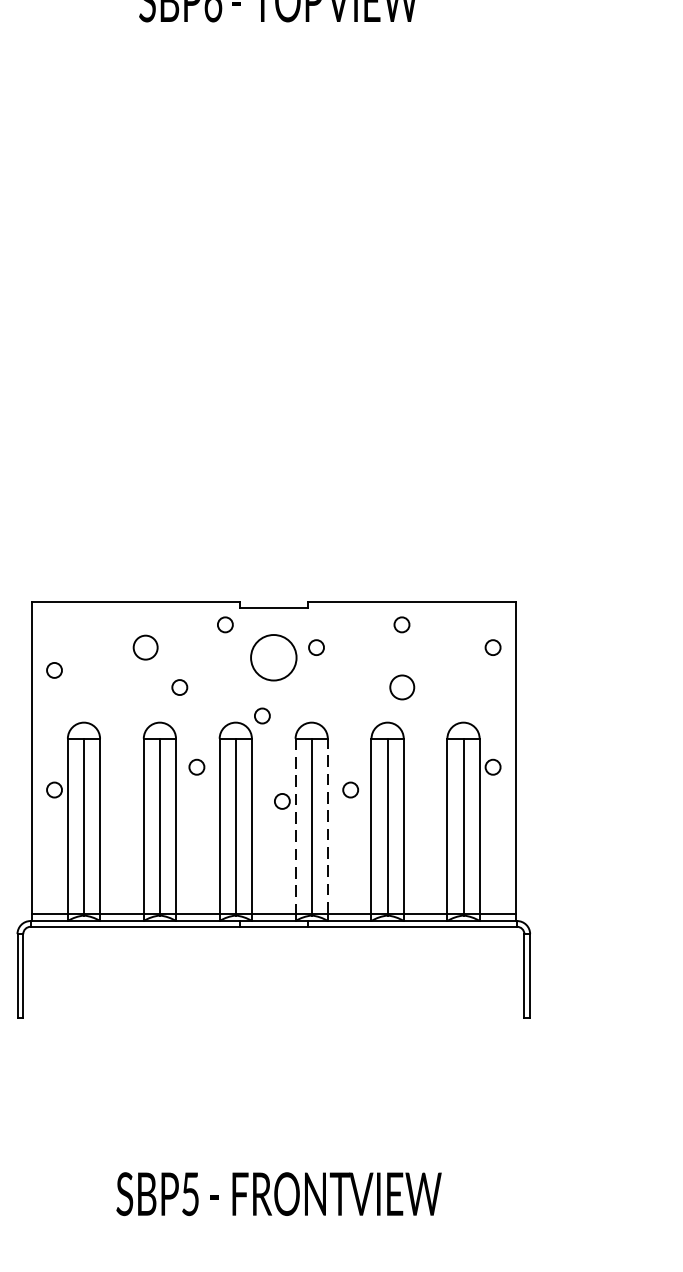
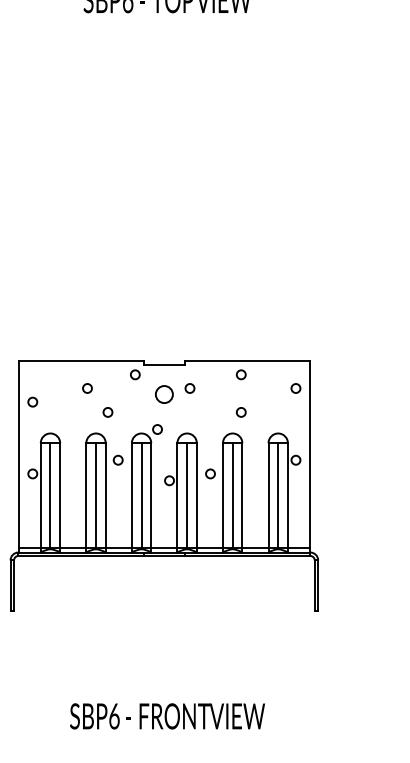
circle: (145, 647) -> (87, 388), size x0.62
circle: (272, 657) -> (163, 394), size x0.62
circle: (400, 687) -> (240, 412), size x0.62
line: (295, 825) -> (177, 495), dashed -> solid
line: (327, 825) -> (196, 495), dashed -> solid
text: (190, 1194) -> (114, 716), SBP5 -> SBP6

